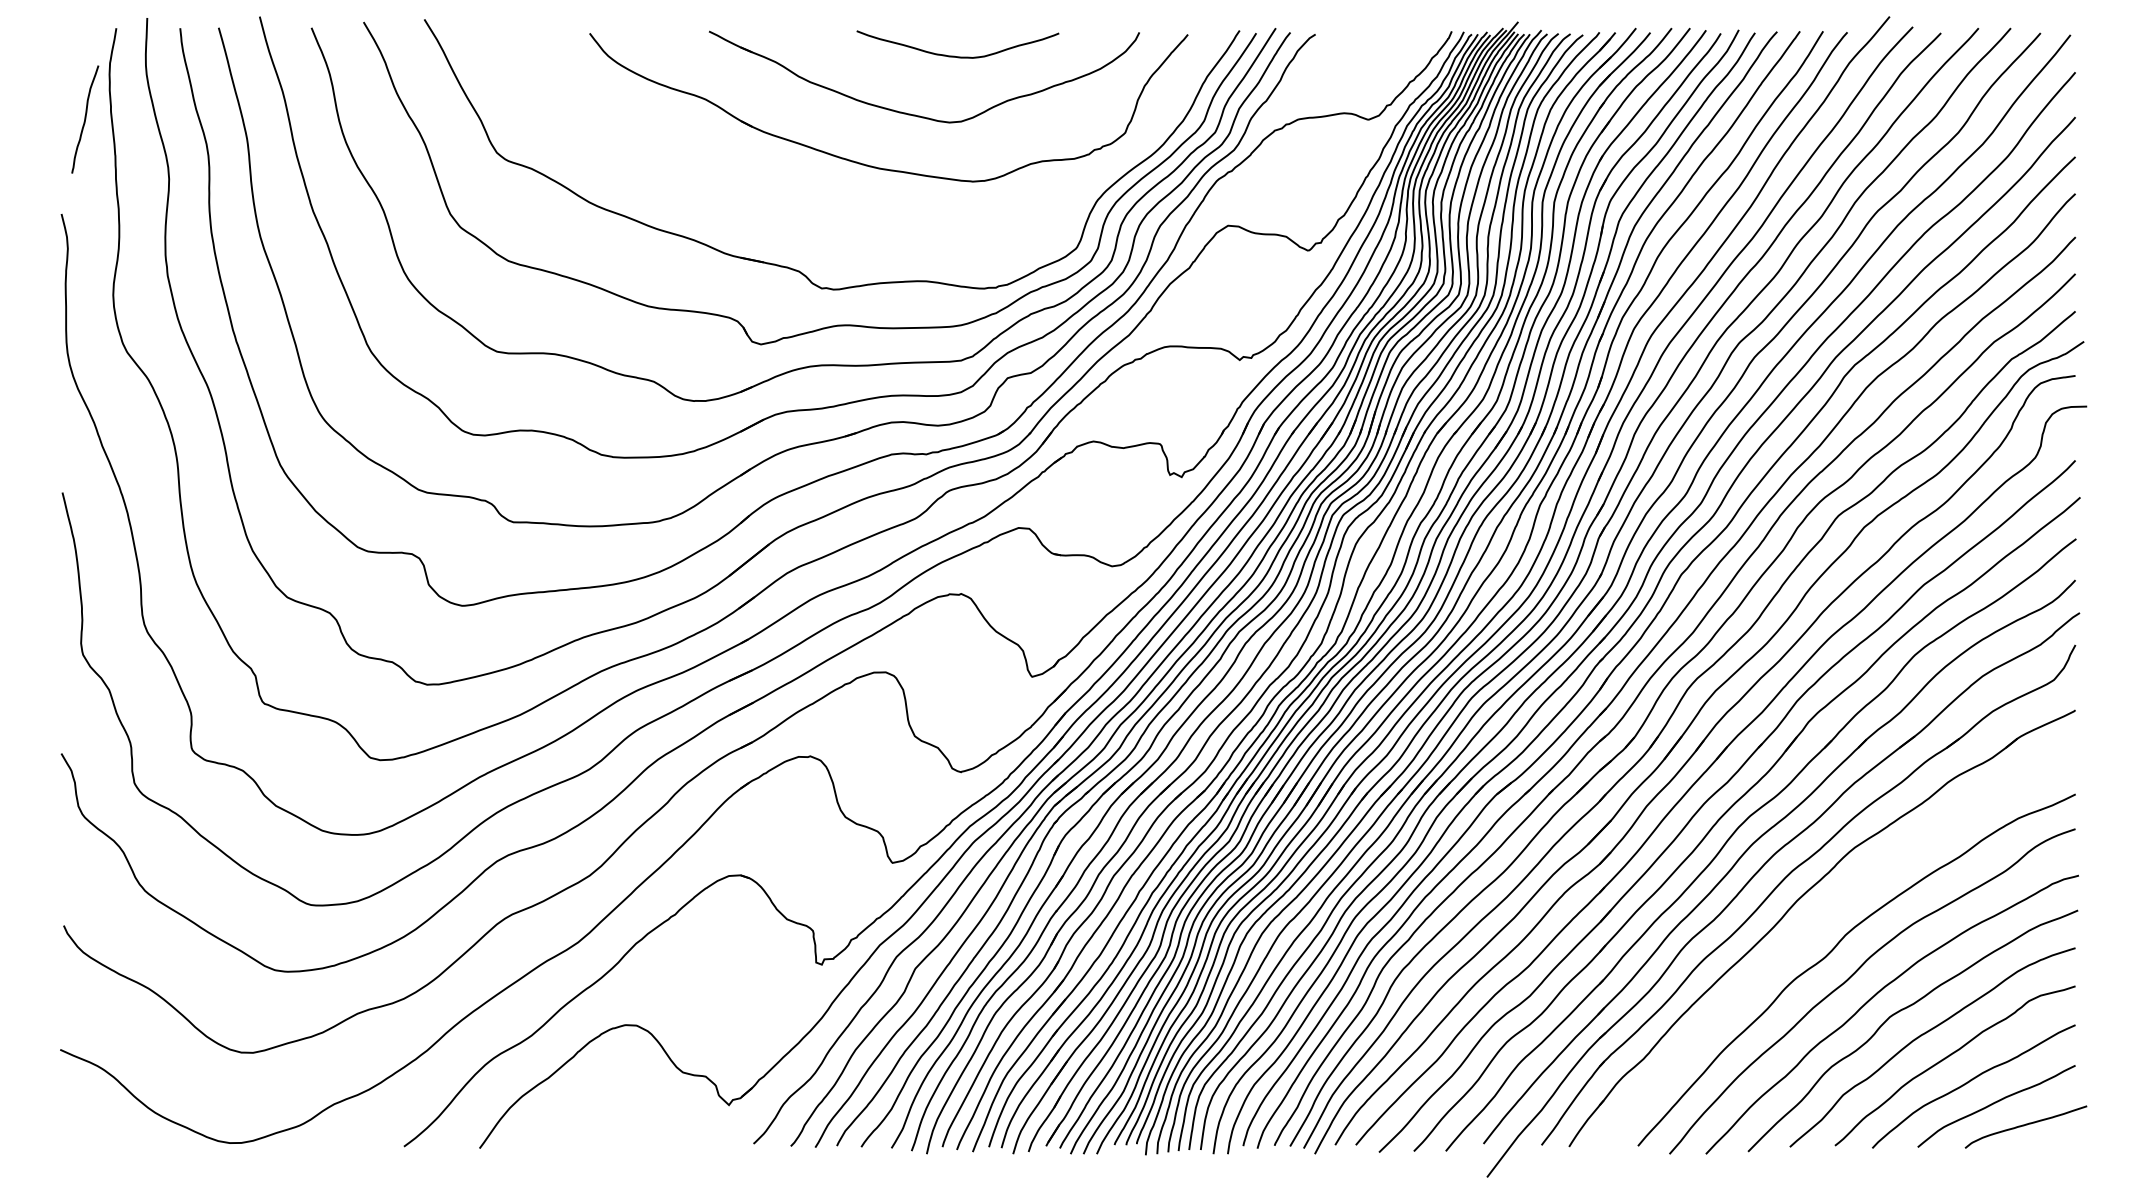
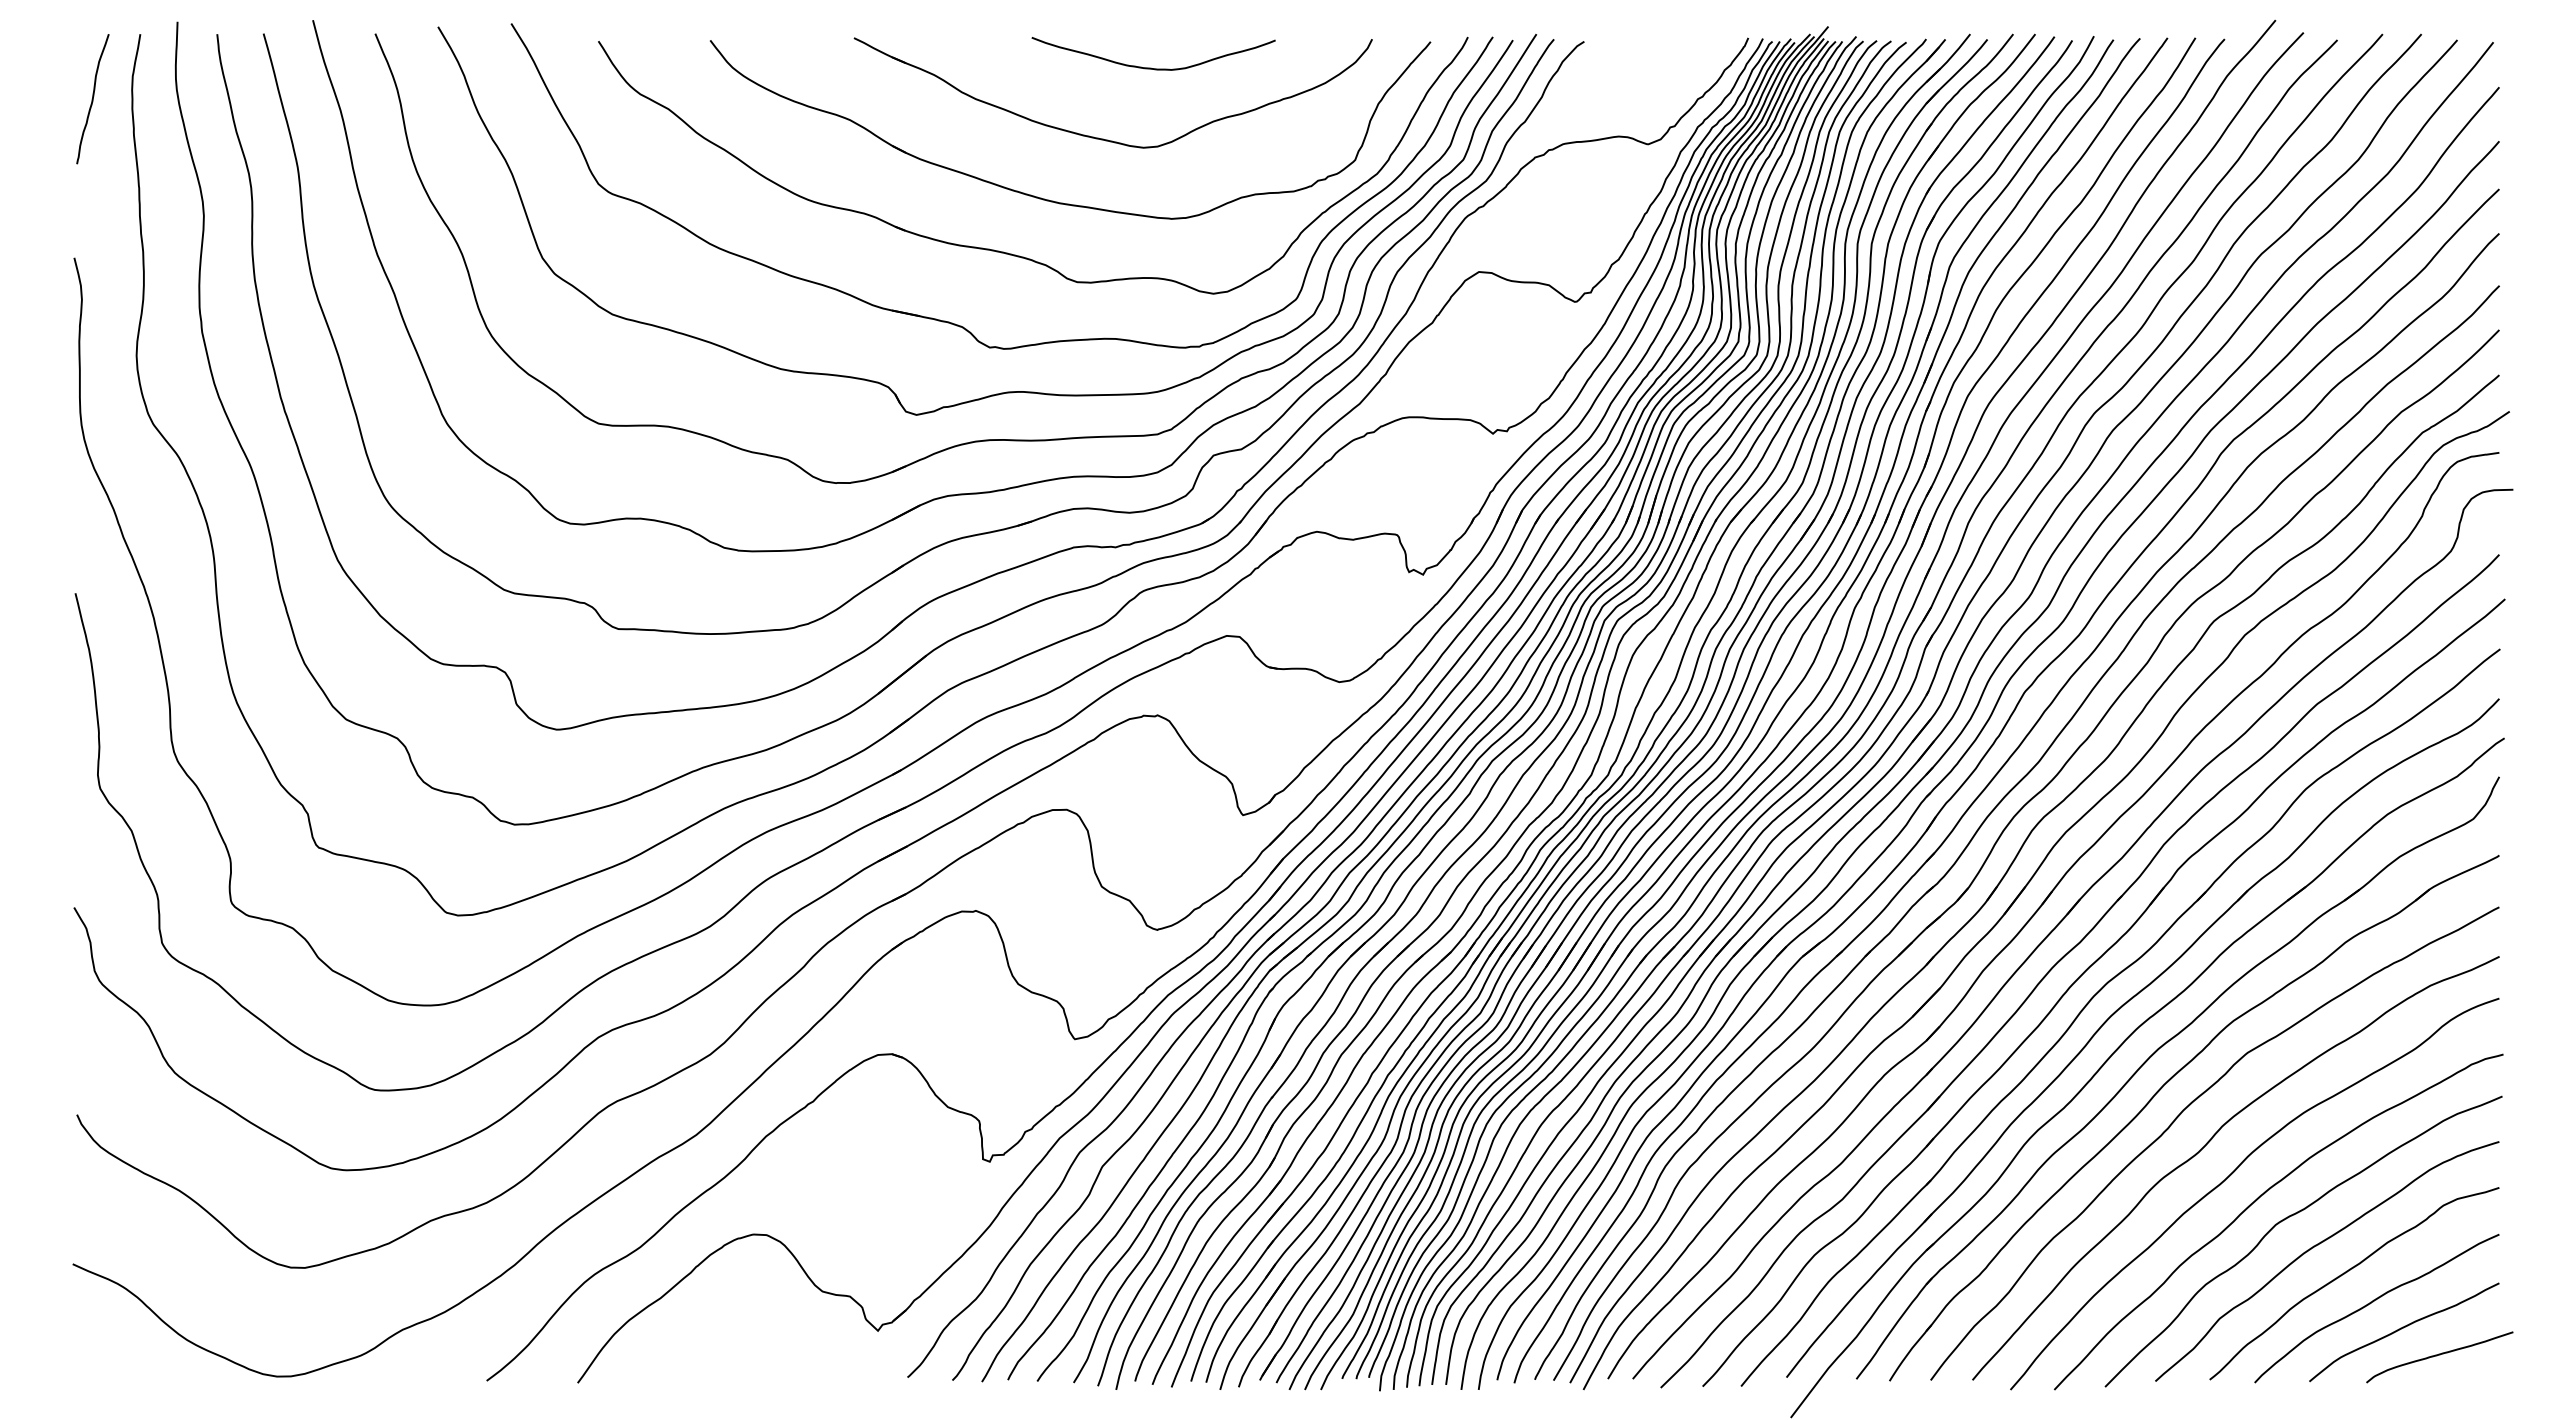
curve: (84, 119) -> (92, 99), moved
part: (839, 210) -> (1011, 253), added
curve: (1811, 925) -> (2181, 1114), added

